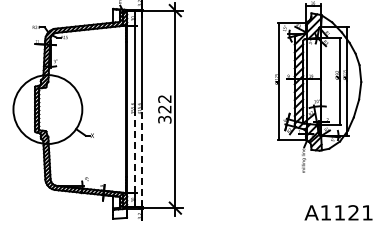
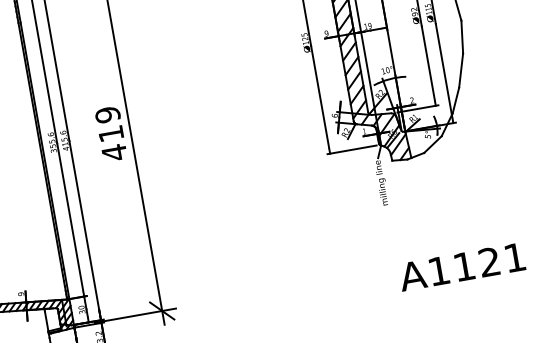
text: (164, 109) -> (110, 134), 322 -> 419
line: (135, 151) -> (71, 220), dashed -> solid
line: (142, 158) -> (86, 230), dashed -> solid

